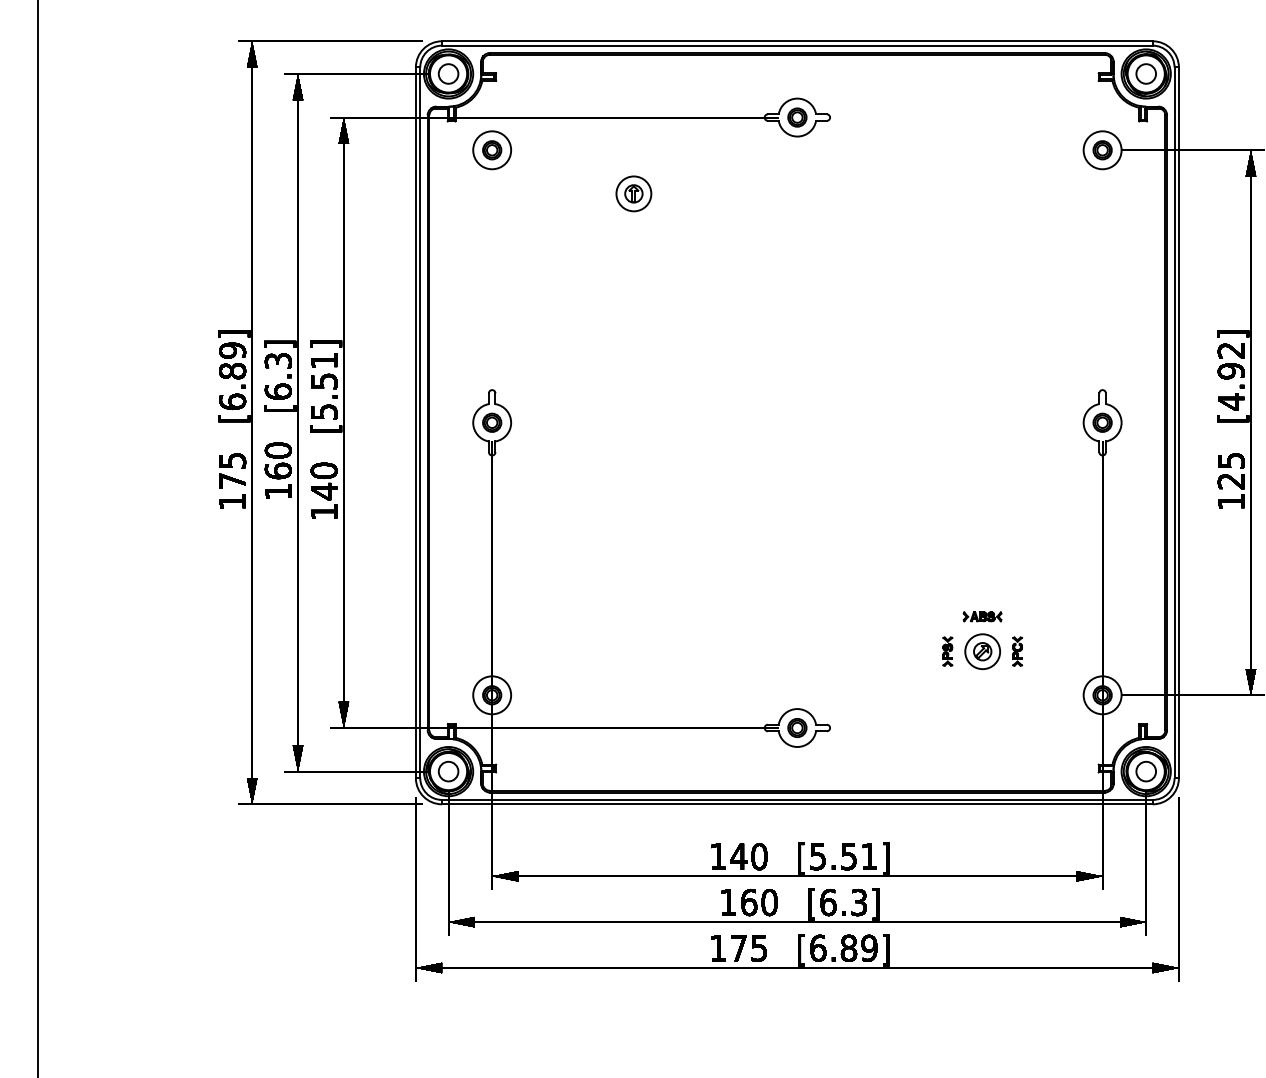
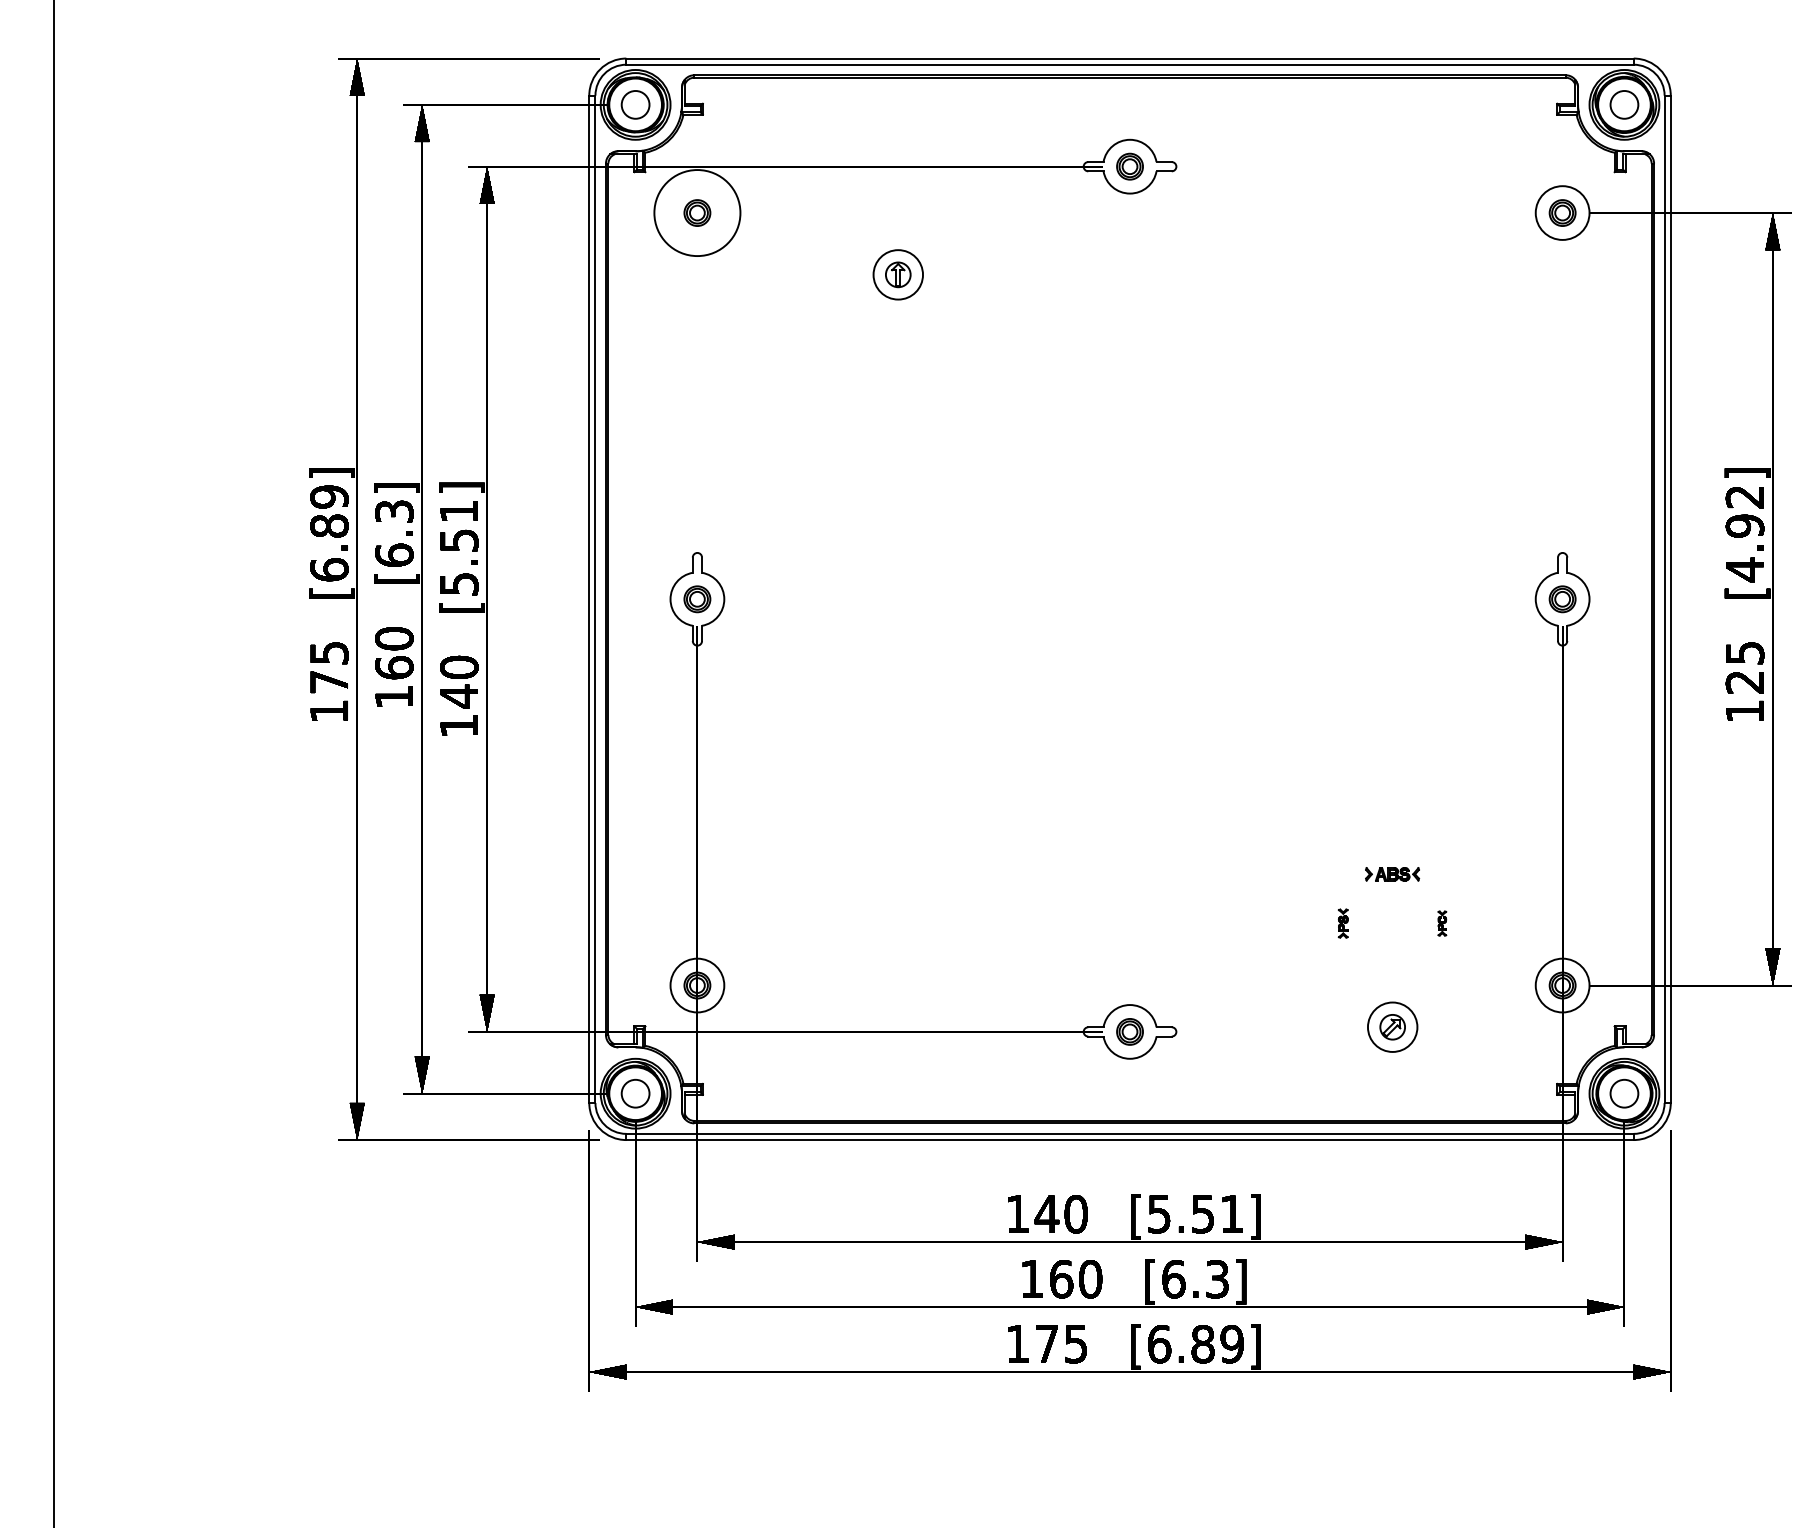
circle: (492, 150) -> (697, 213), size x1.6
part: (947, 651) -> (1342, 923), size x0.7
part: (982, 651) -> (1392, 1026), moved
part: (1017, 651) -> (1441, 923), size x0.6

